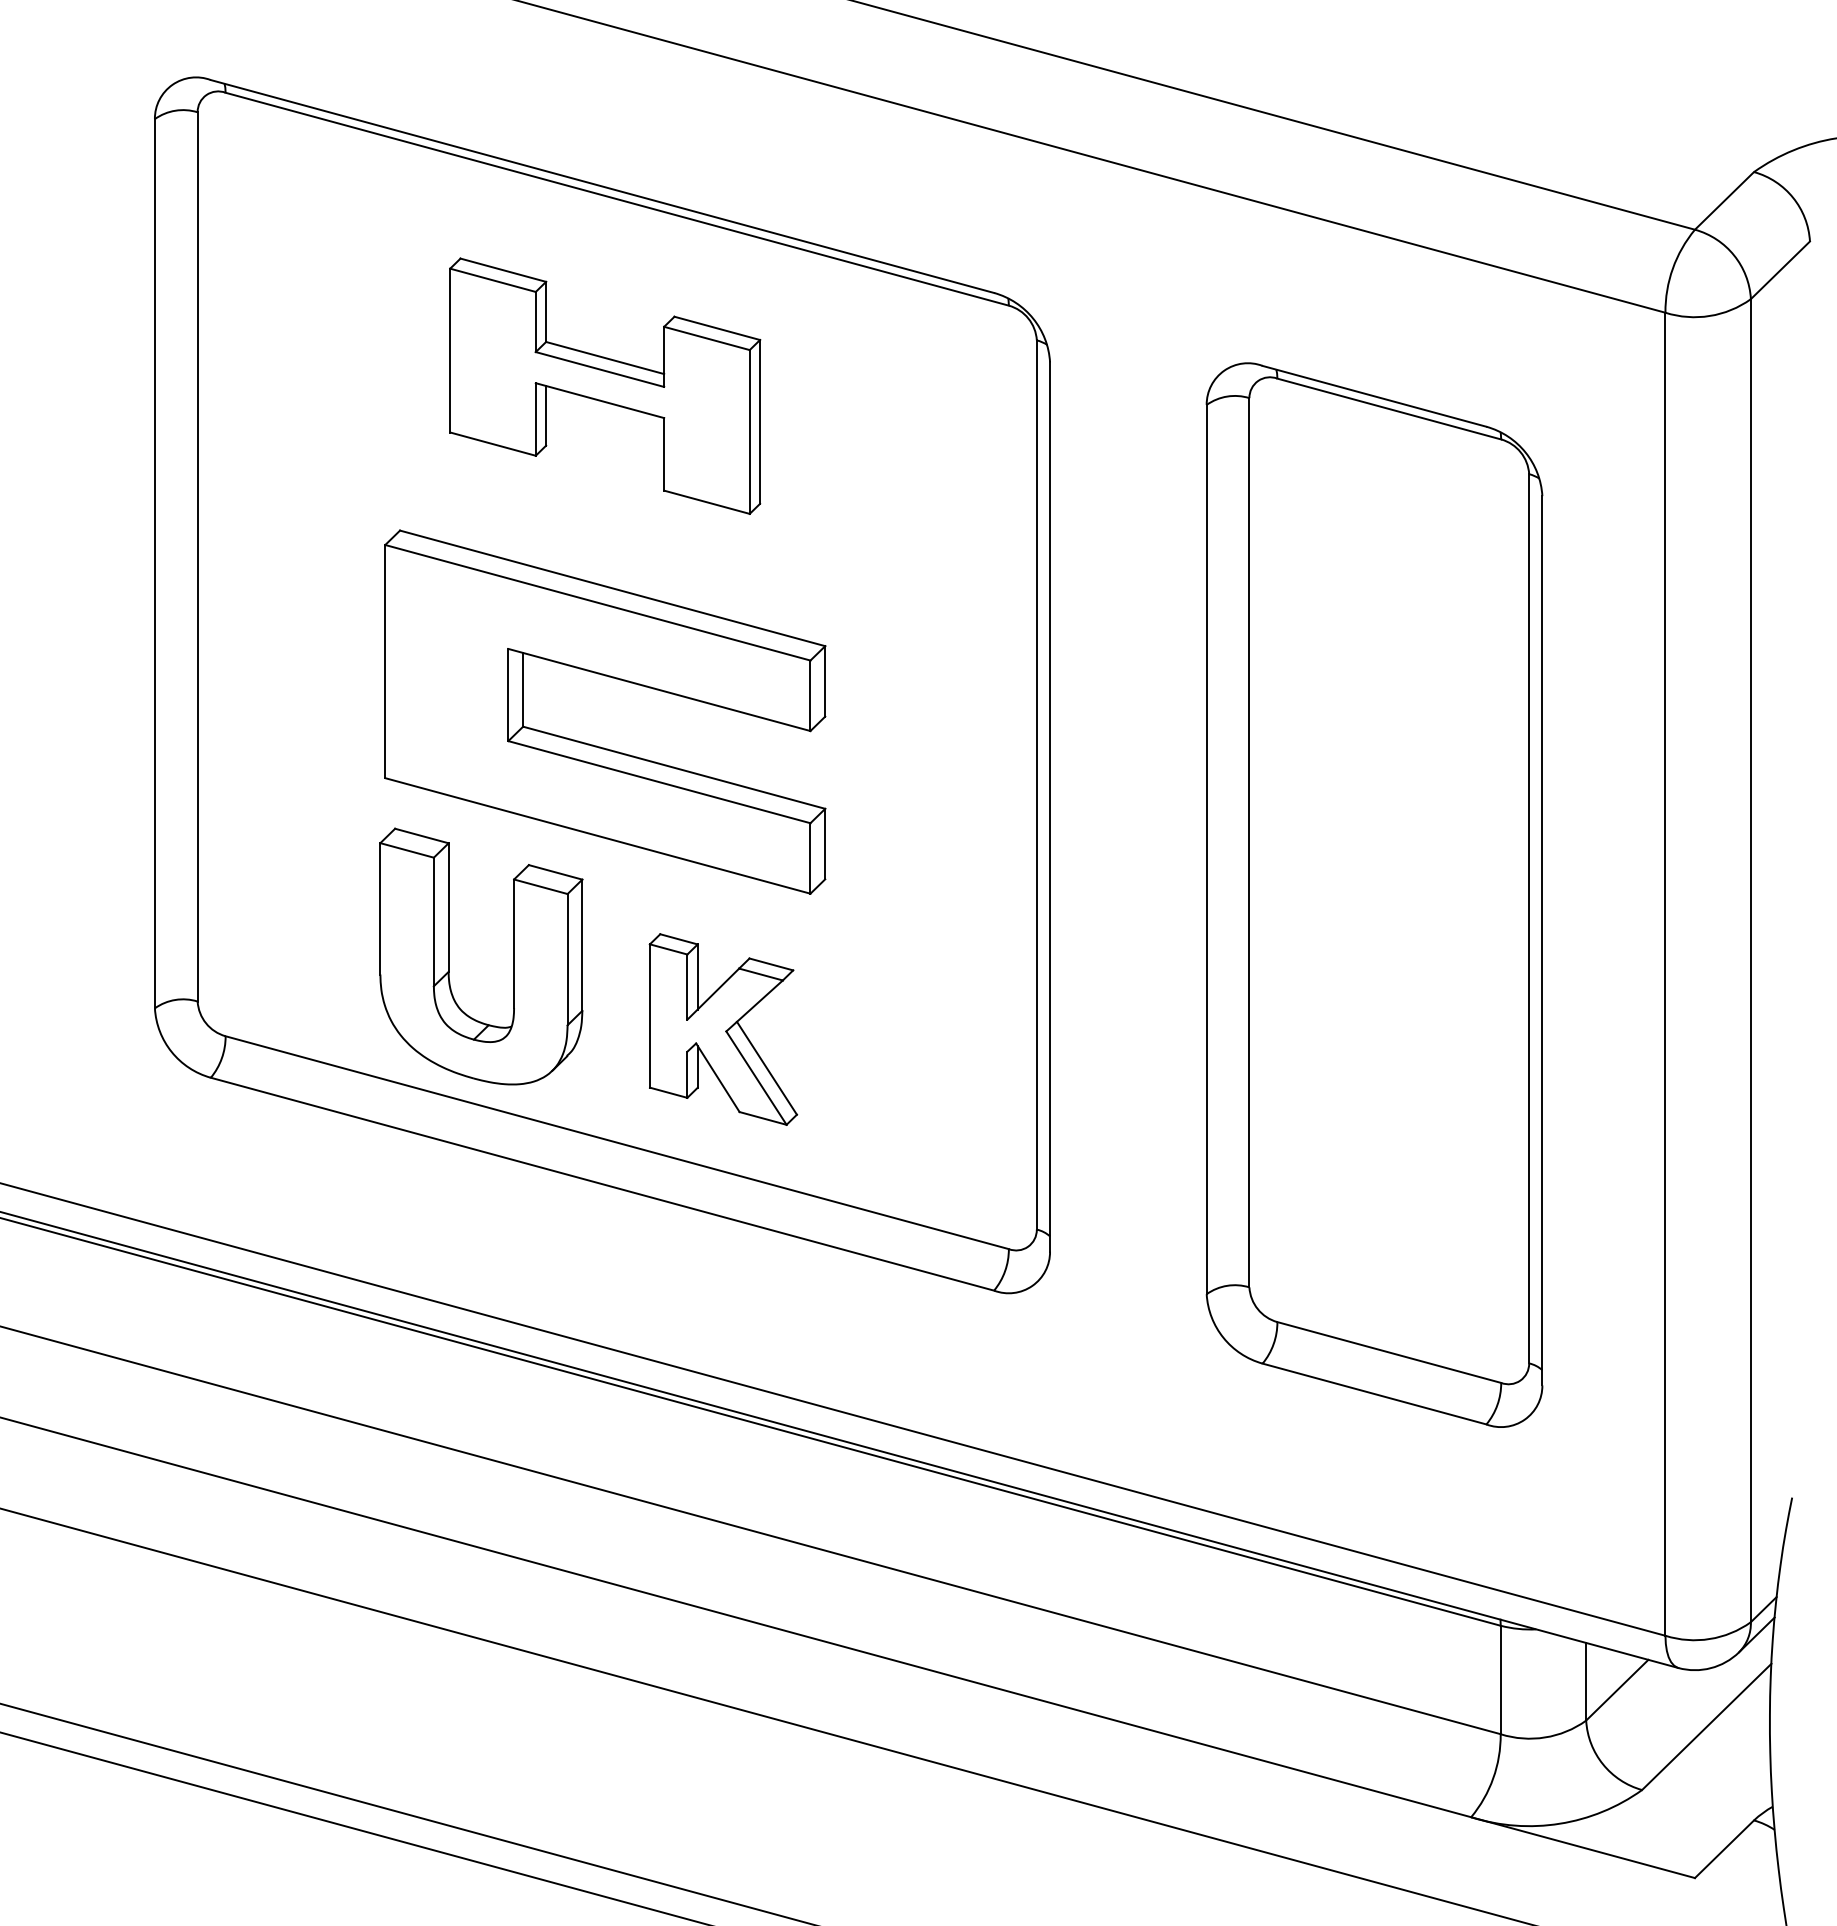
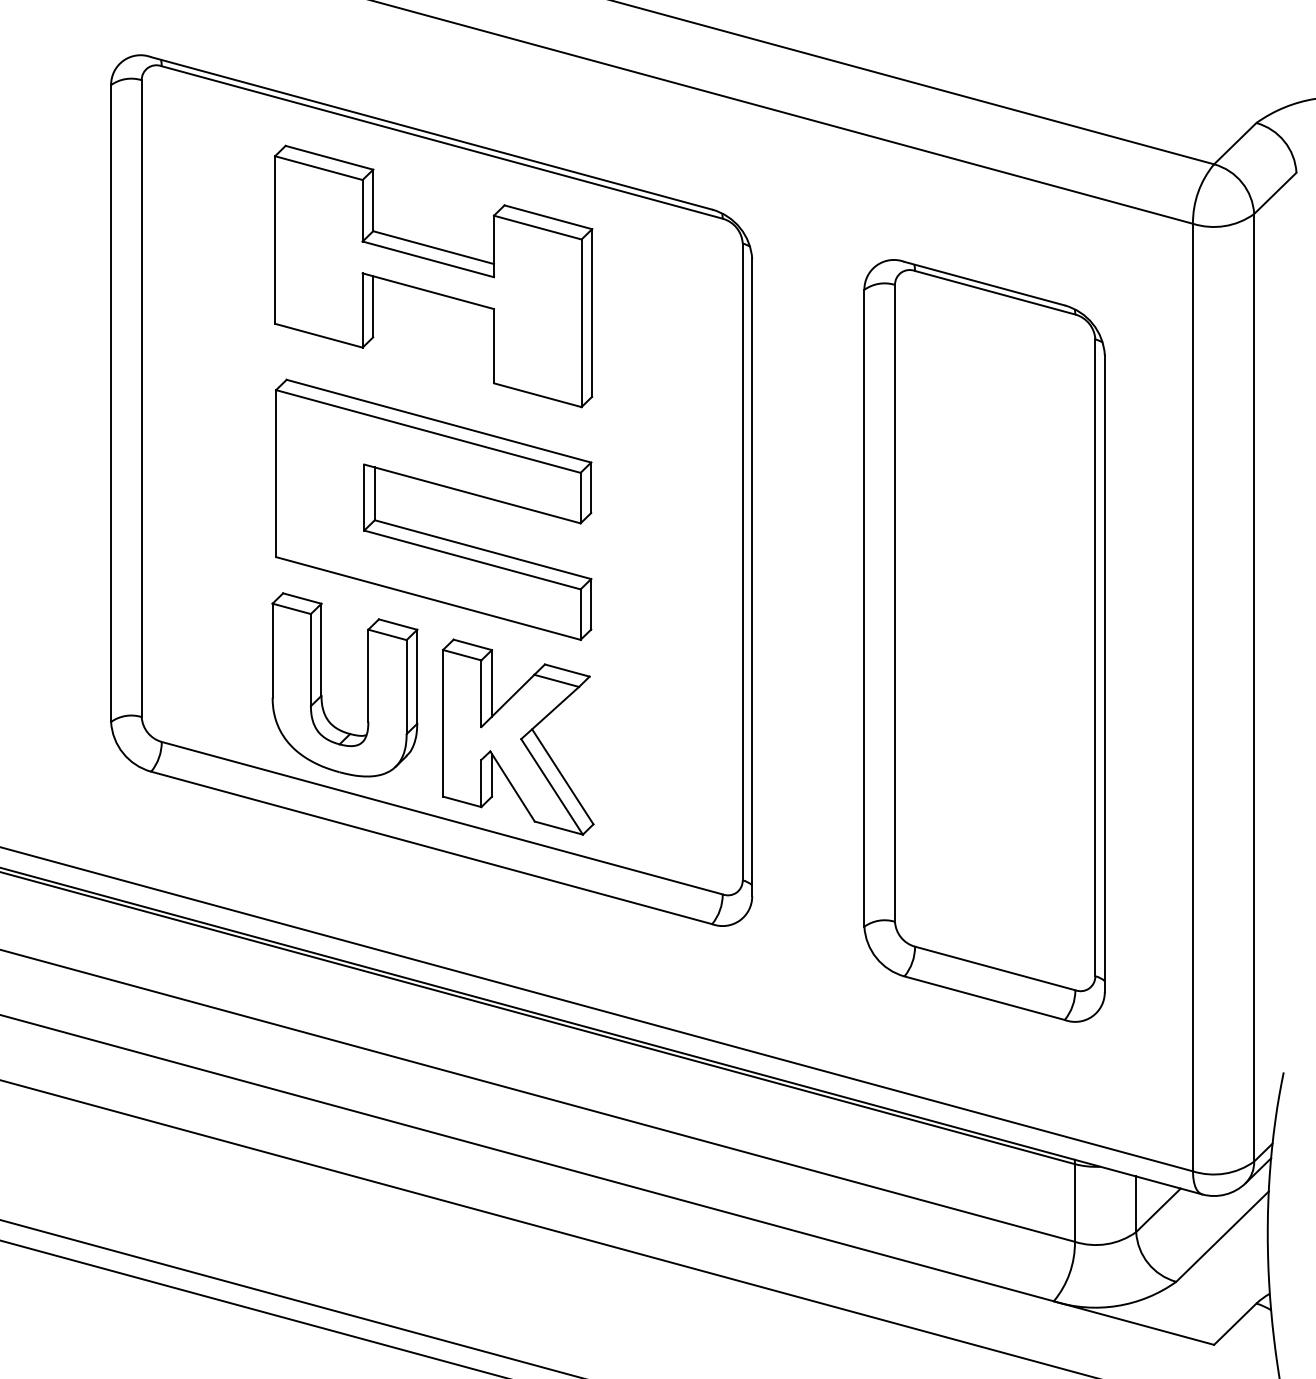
part: (604, 385) -> (433, 275), size x1.43
part: (723, 1029) -> (518, 737), size x1.43

